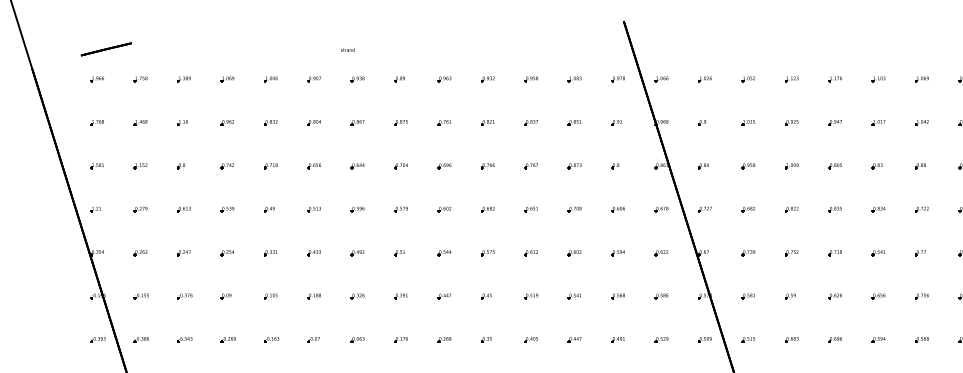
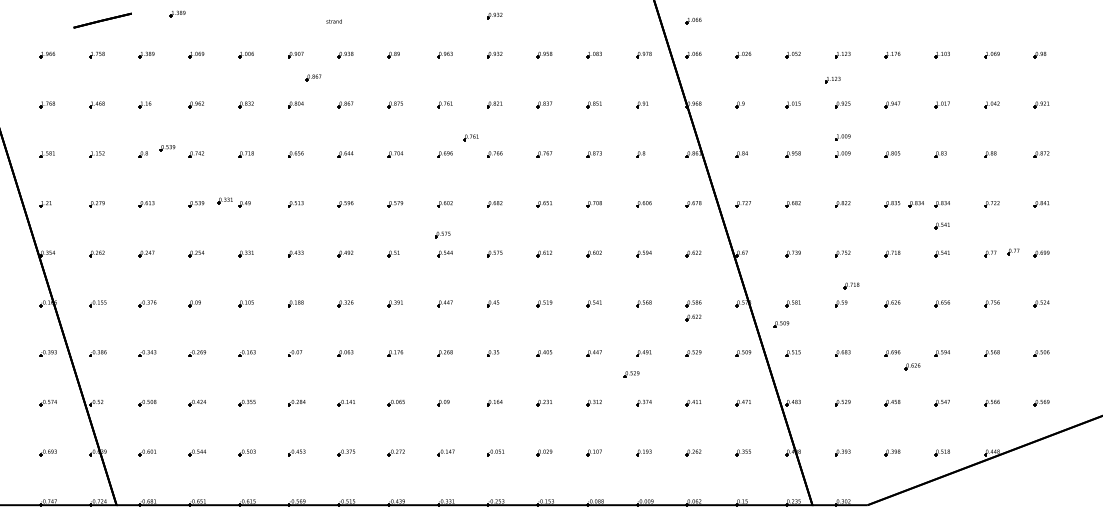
part: (210, 43) -> (177, 13), added
part: (487, 44) -> (494, 15), added
line: (106, 49) -> (102, 20), moved
part: (661, 49) -> (693, 20), added
part: (329, 98) -> (313, 77), added
part: (782, 100) -> (832, 79), added
part: (466, 151) -> (470, 137), added
part: (791, 151) -> (842, 137), added
part: (202, 160) -> (167, 148), added
part: (251, 206) -> (224, 200), added
part: (855, 209) -> (915, 204), added
part: (878, 228) -> (941, 225), added
part: (442, 236) -> (442, 234), added
part: (940, 250) -> (1013, 251), added
part: (799, 280) -> (851, 285), added
part: (661, 308) -> (693, 317), added
part: (738, 314) -> (781, 324), added
part: (852, 351) -> (912, 366), added
part: (607, 358) -> (631, 374), added

